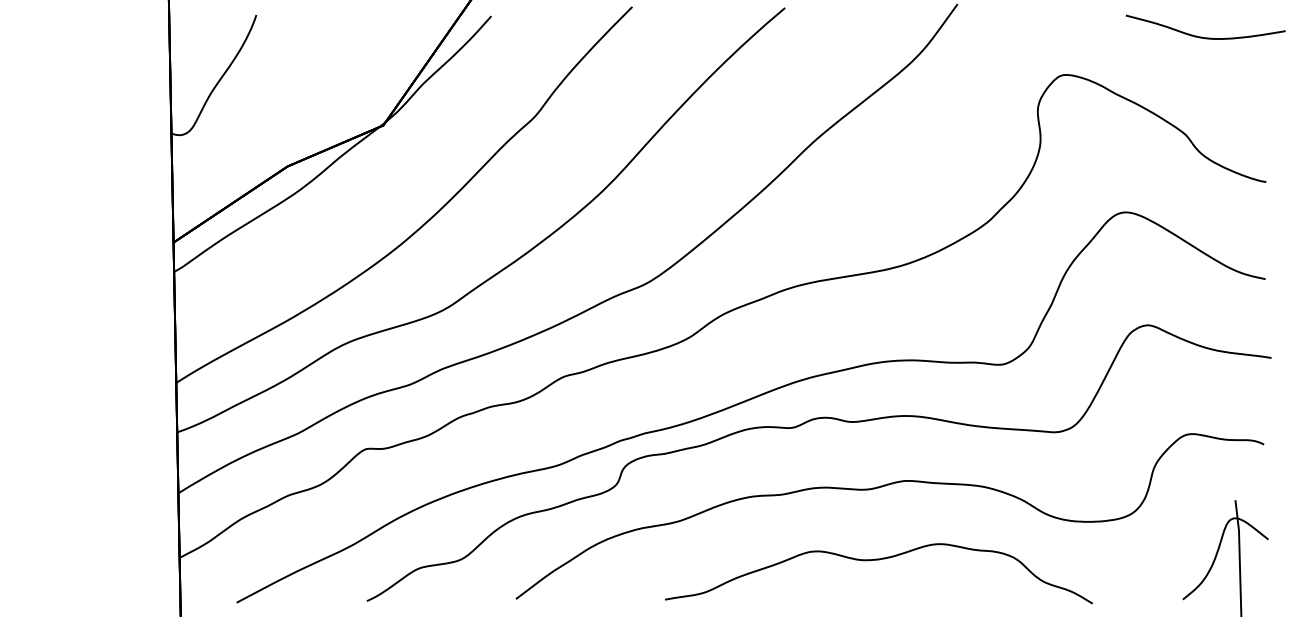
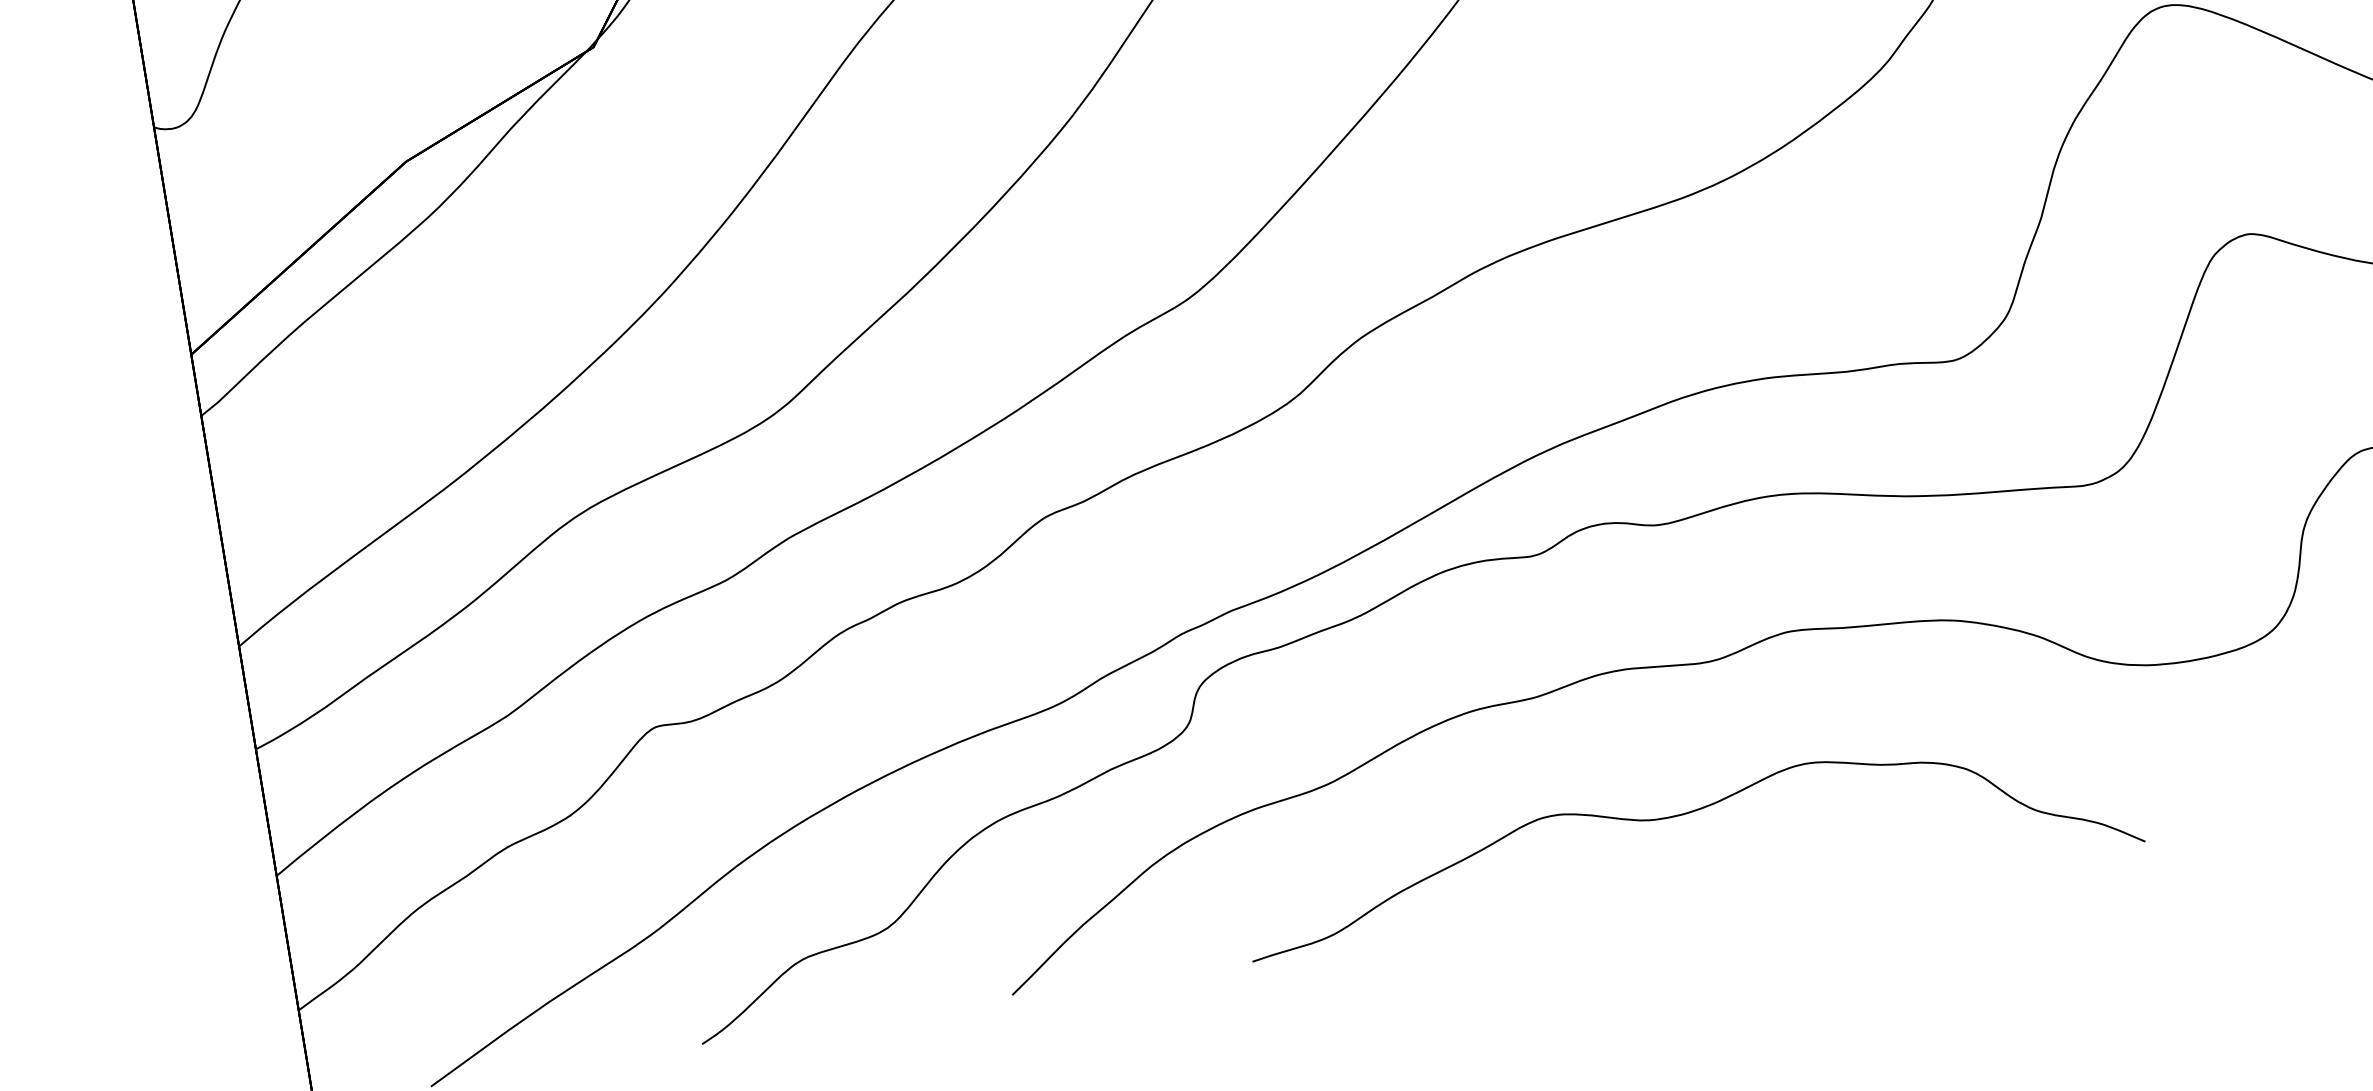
curve: (878, 560) -> (1685, 815), moved

